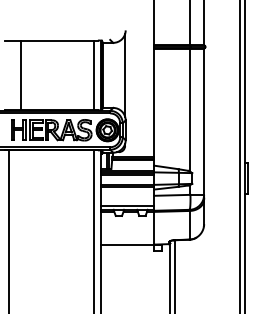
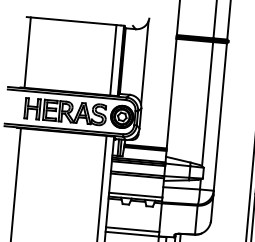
line: (21, 75) -> (28, 52), moved
line: (127, 240) -> (132, 229), added

